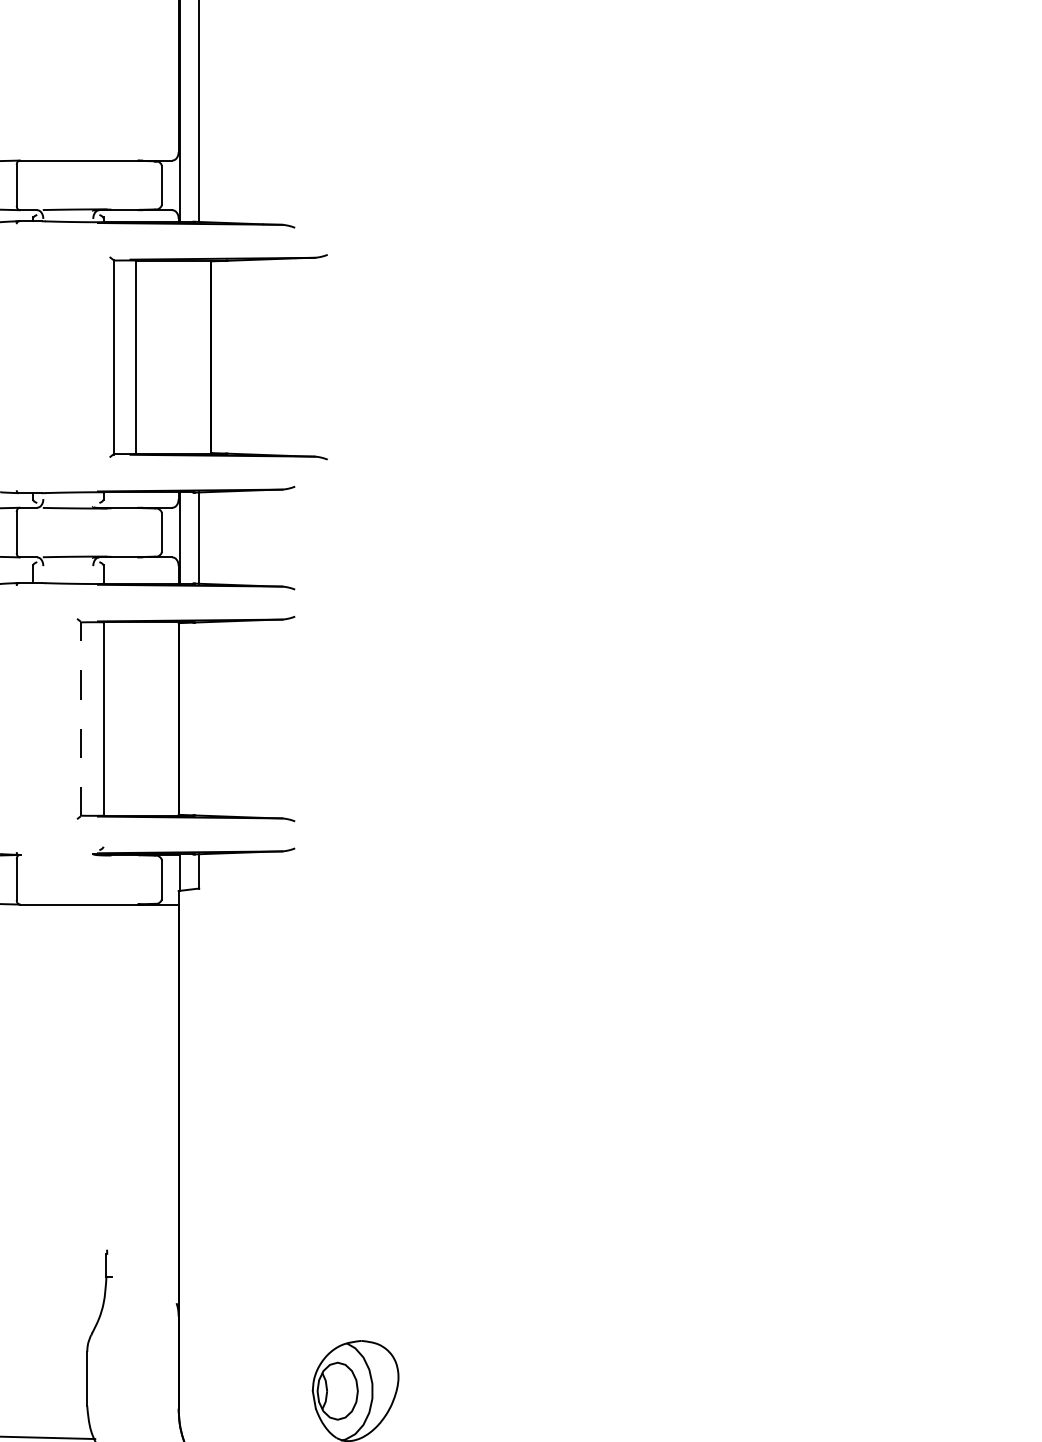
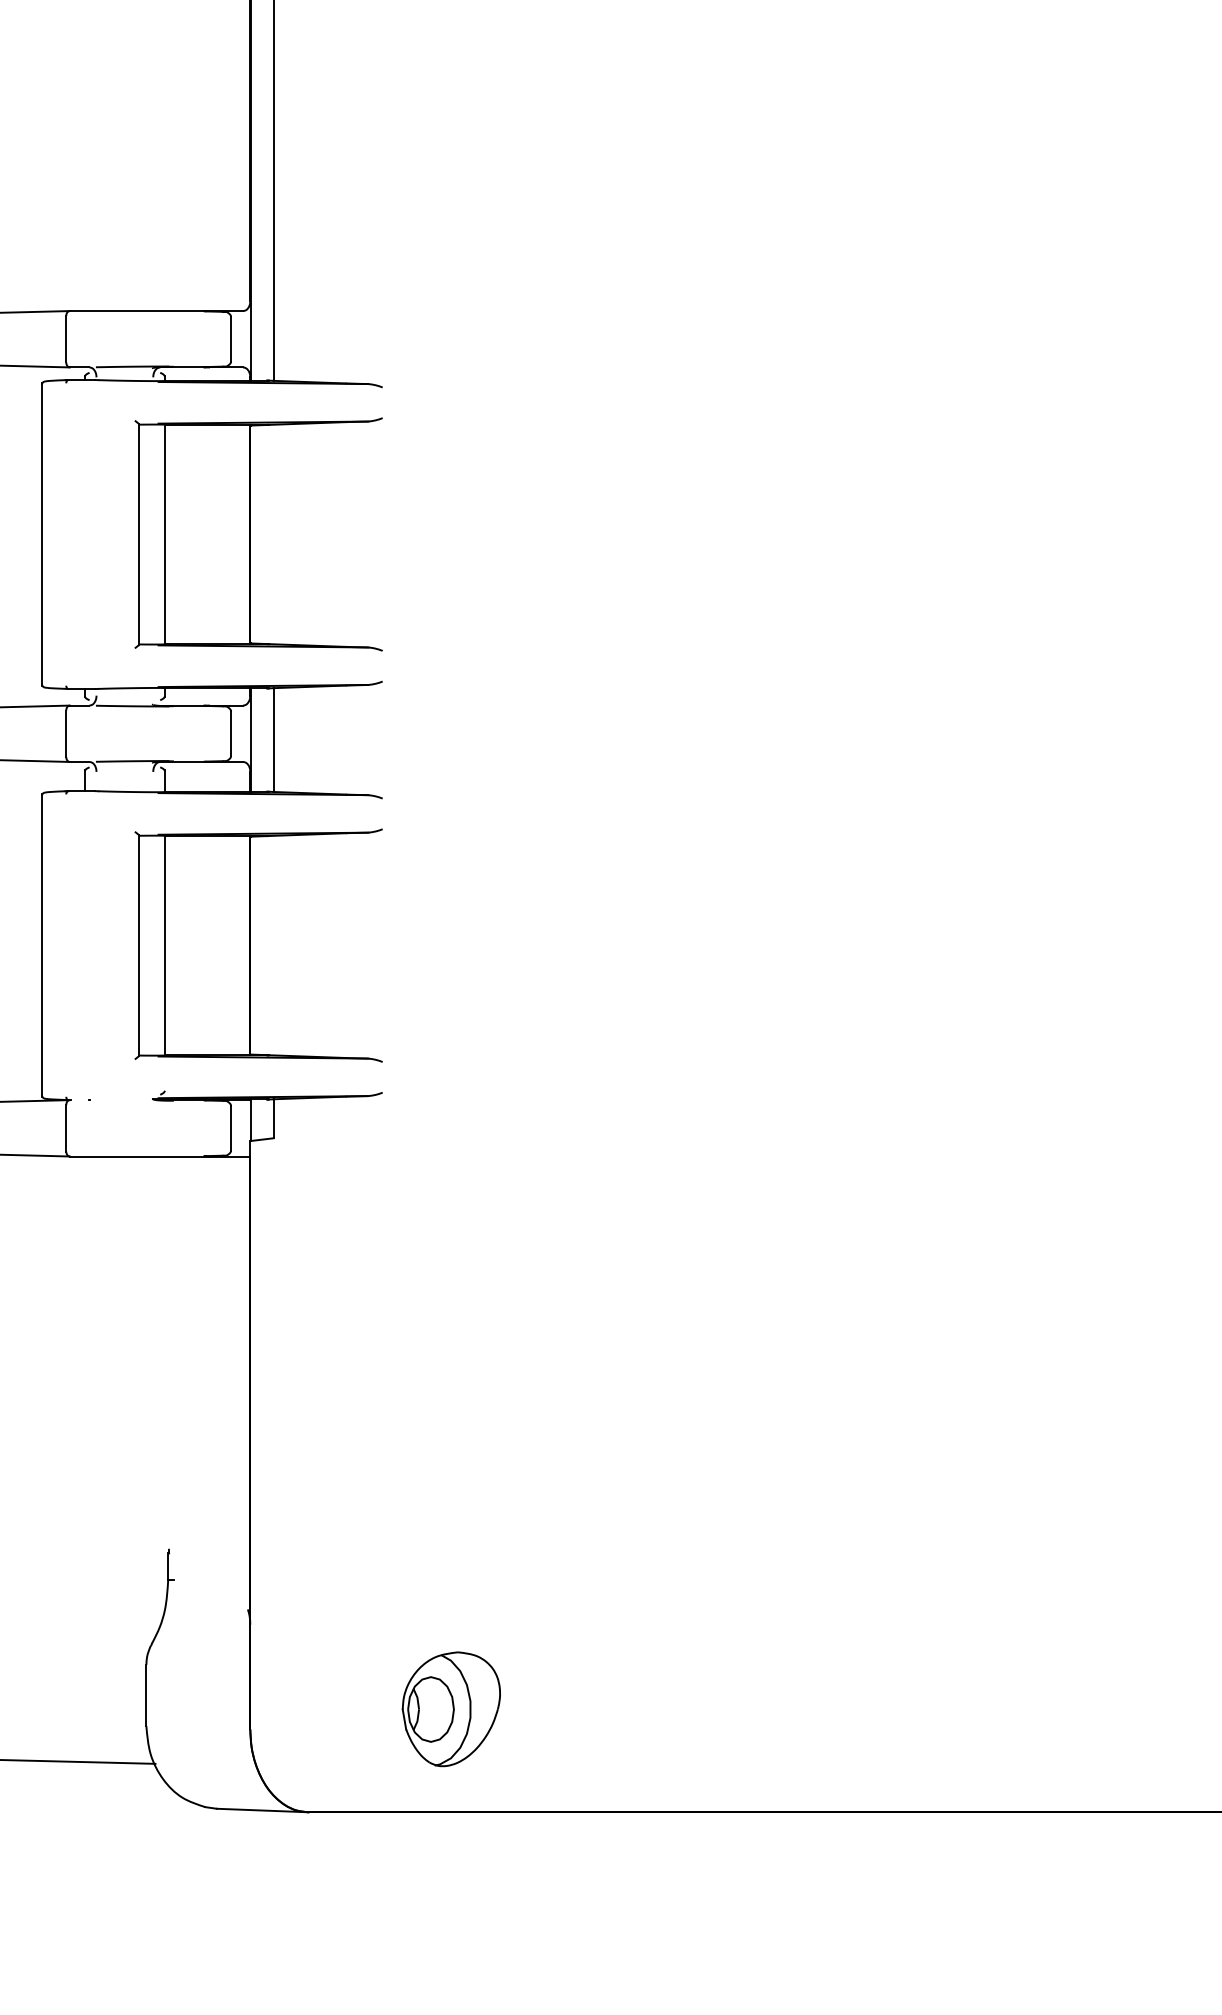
part: (211, 357) -> (250, 534), moved
line: (81, 718) -> (139, 945), dashed -> solid

